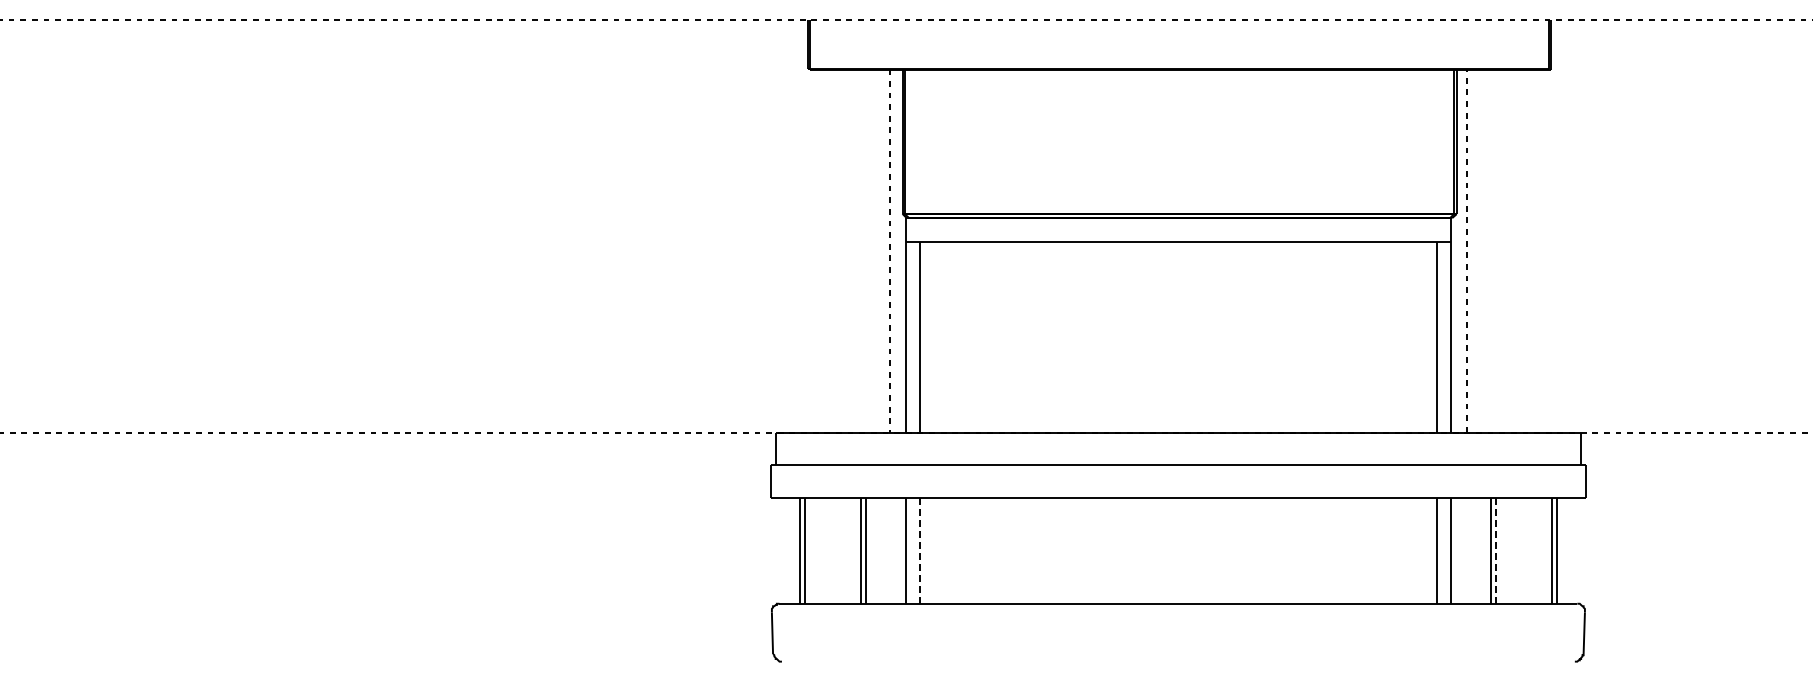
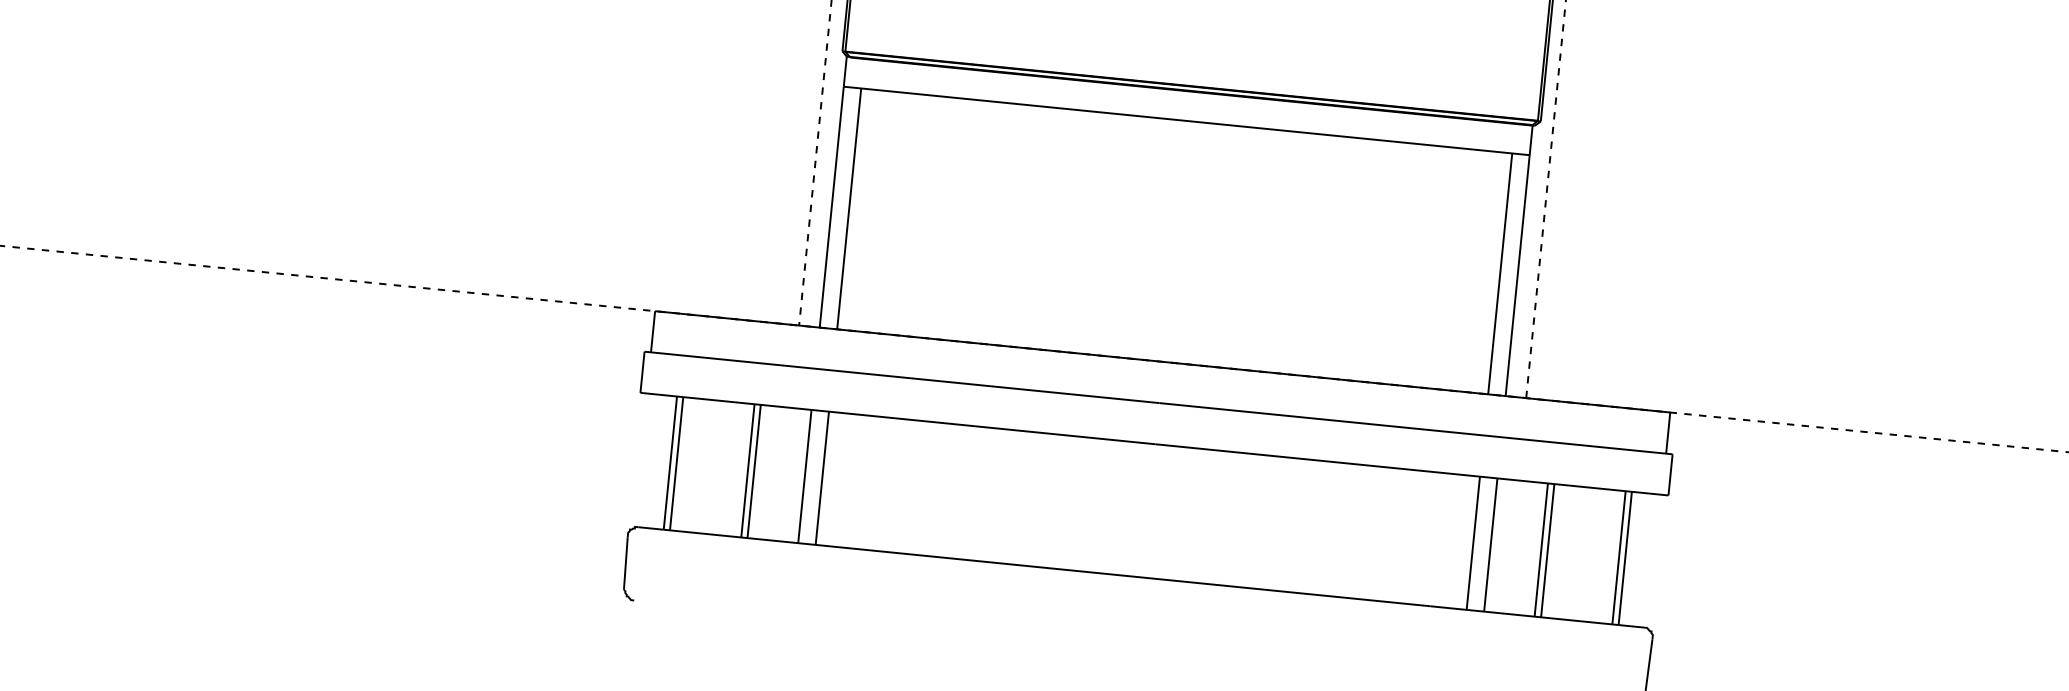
line: (920, 550) -> (822, 477), dashed -> solid
line: (1495, 550) -> (1547, 550), dashed -> solid

